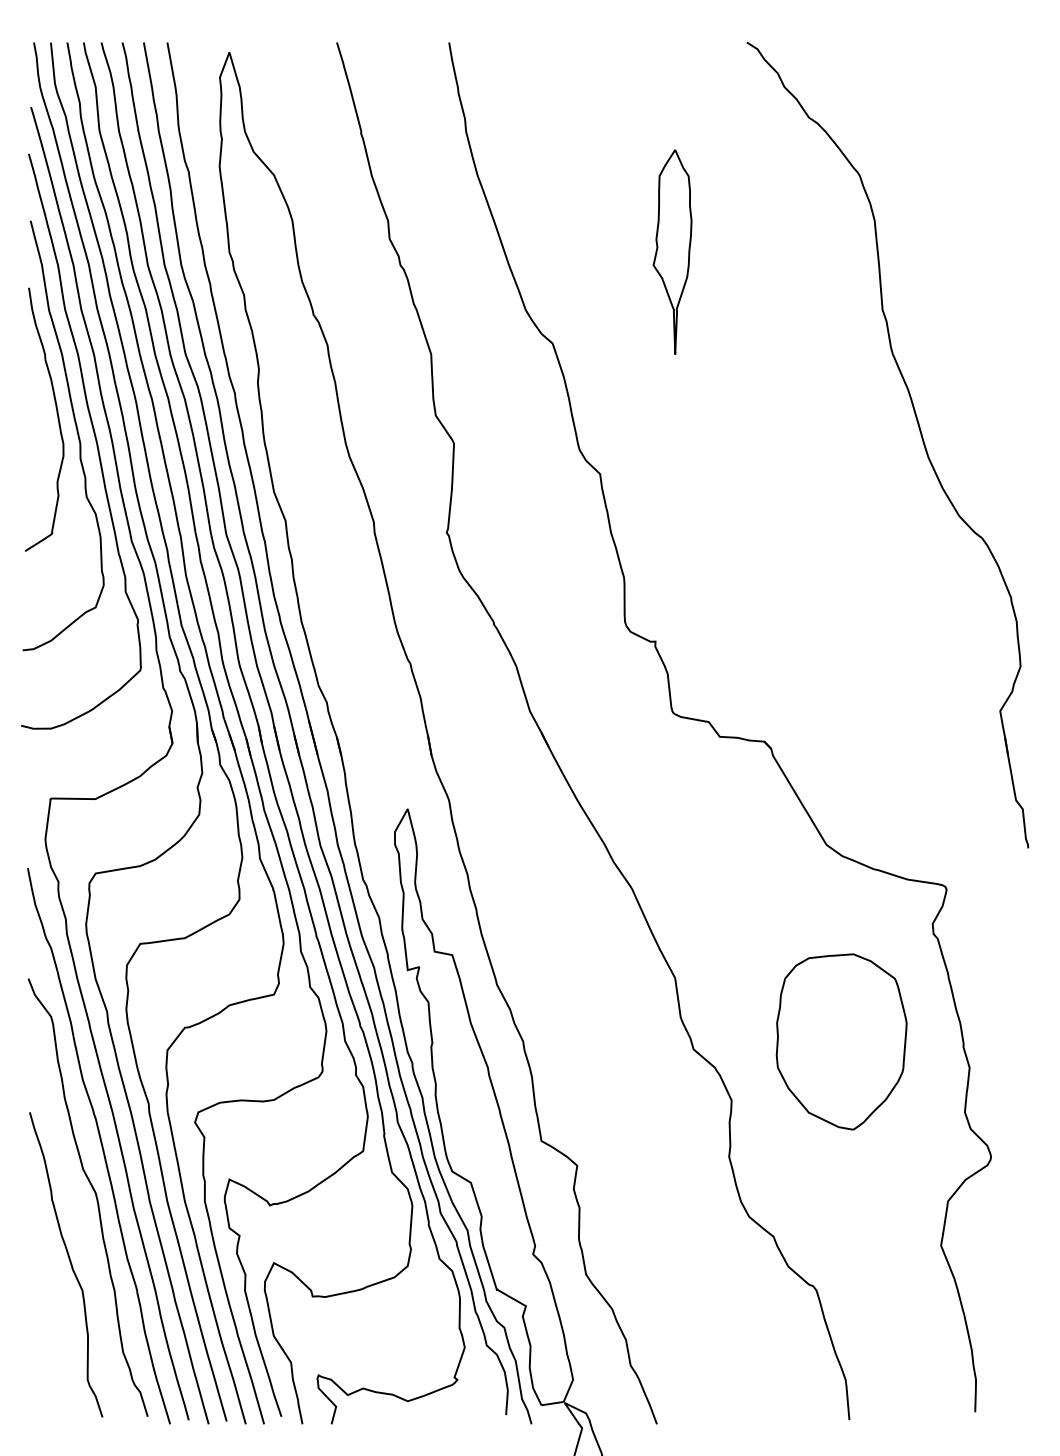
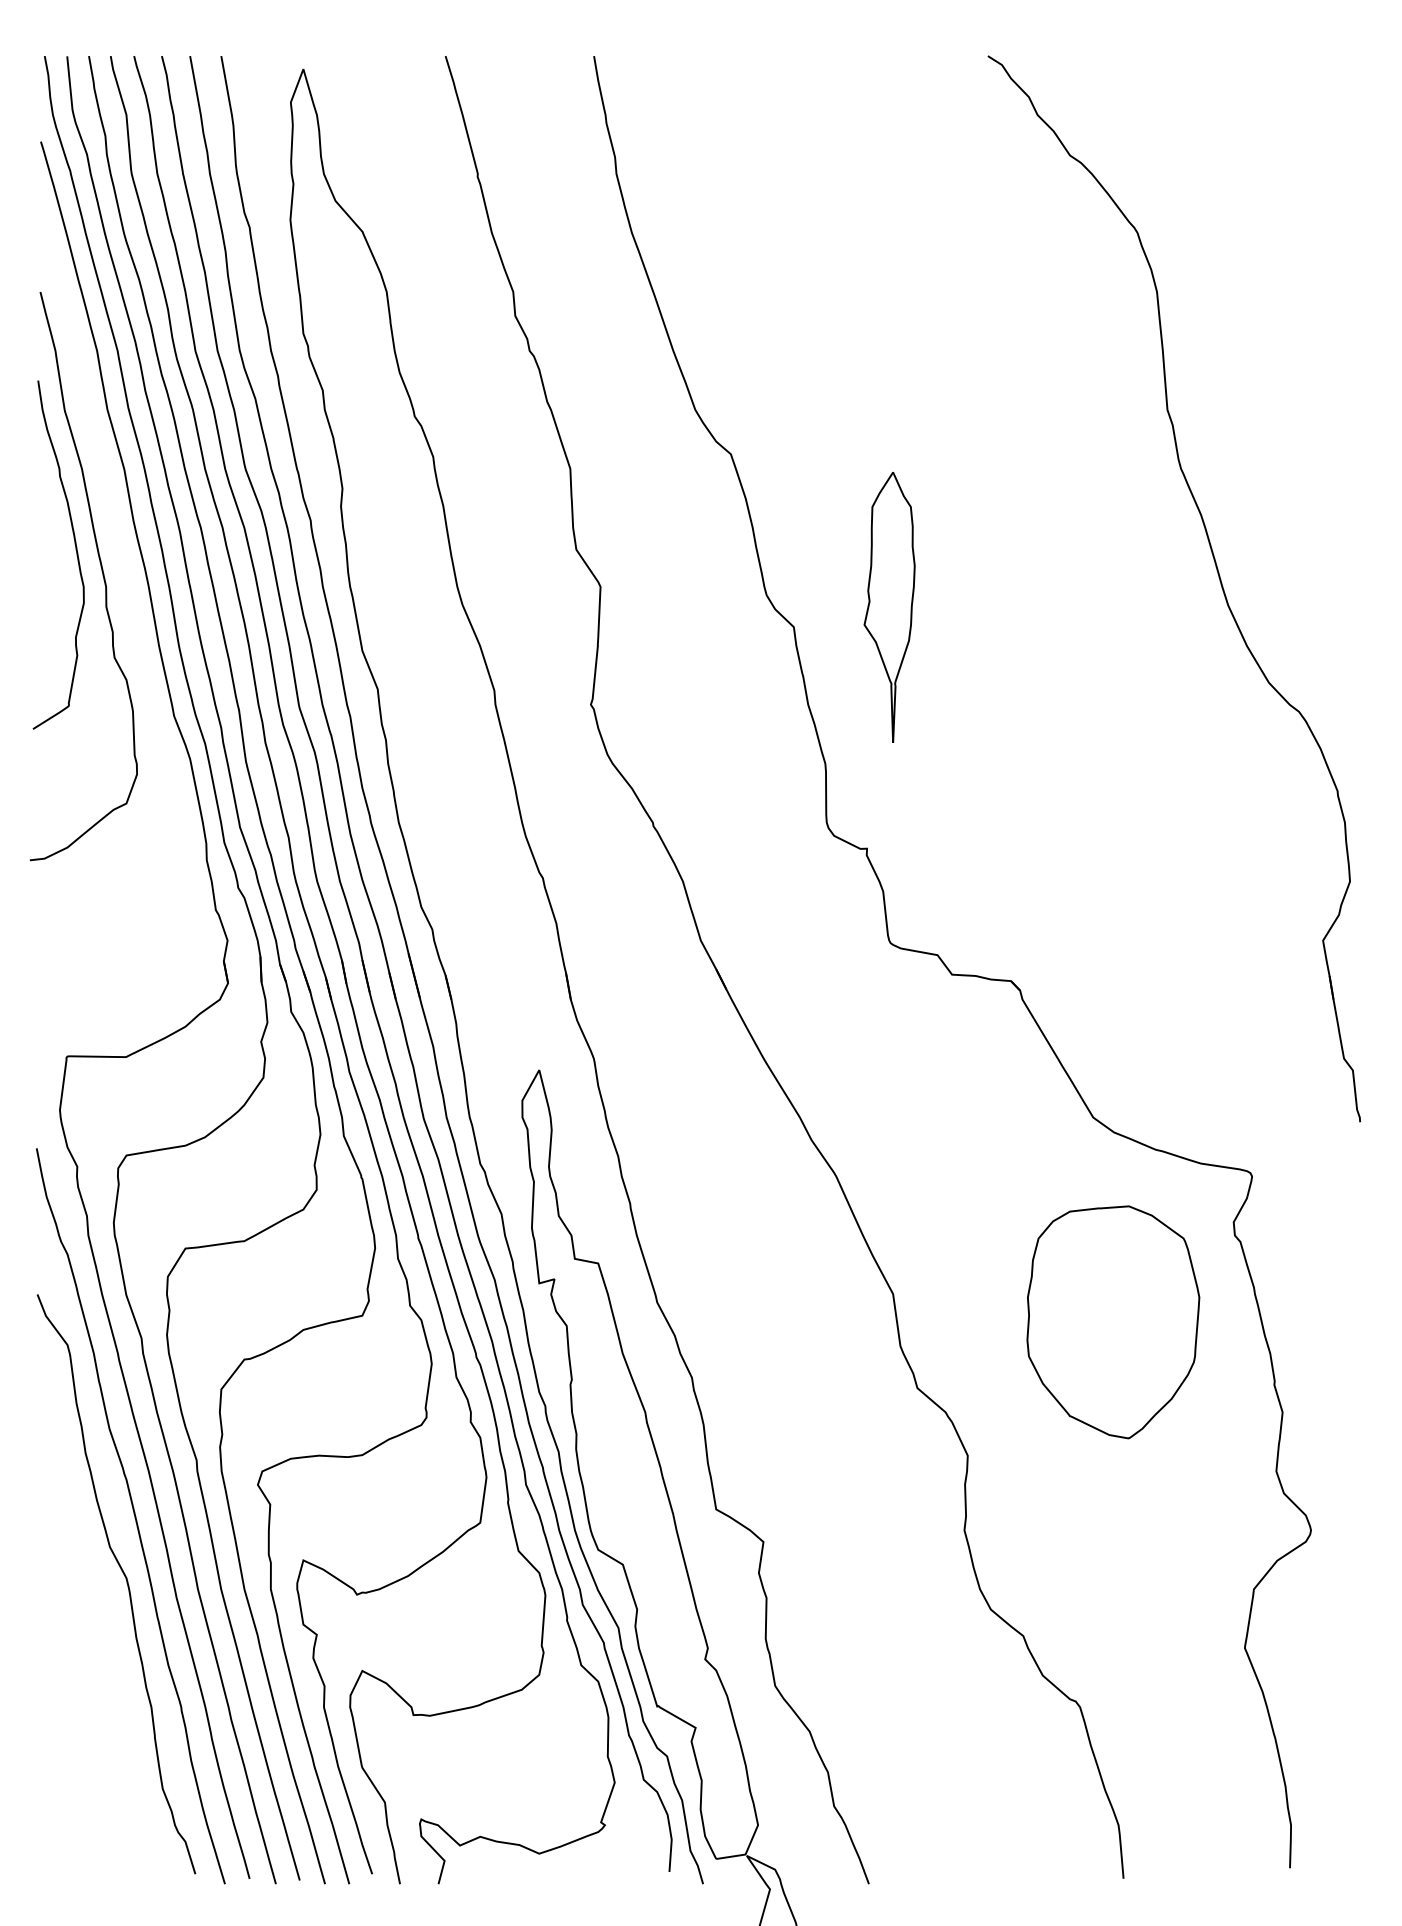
part: (672, 252) -> (889, 607), moved
curve: (94, 438) -> (125, 580), removed
part: (841, 1042) -> (1113, 1322), moved
curve: (70, 1262) -> (92, 1670), removed

